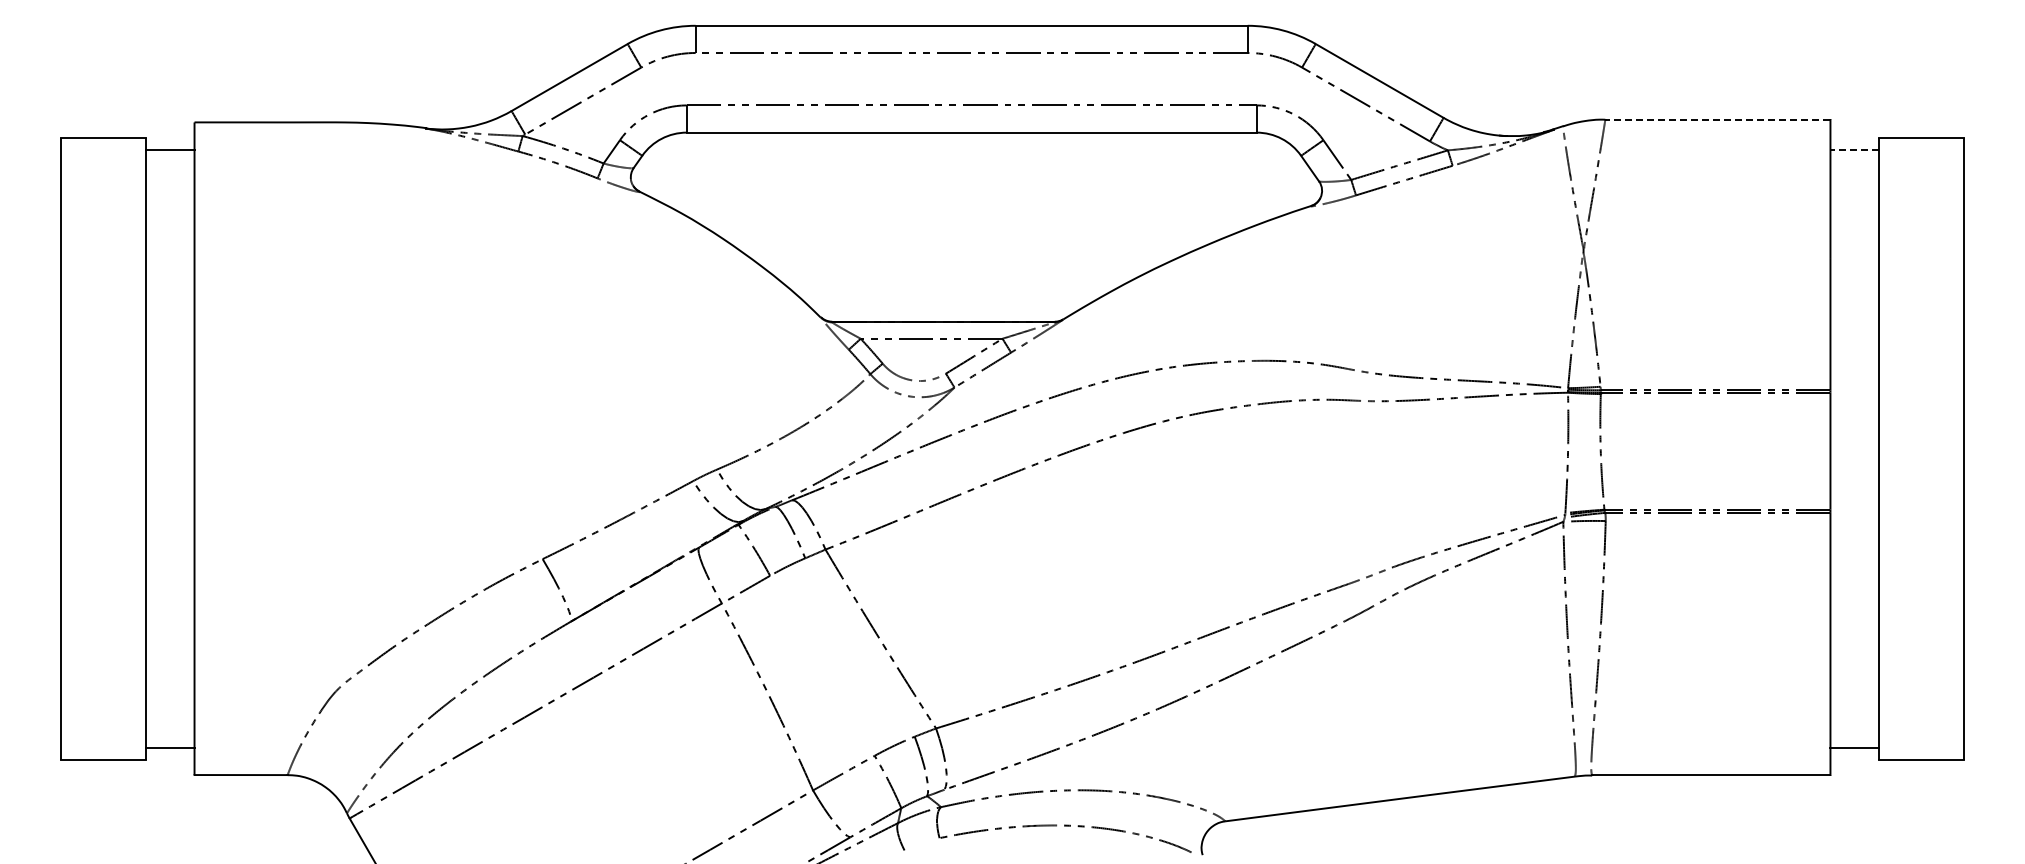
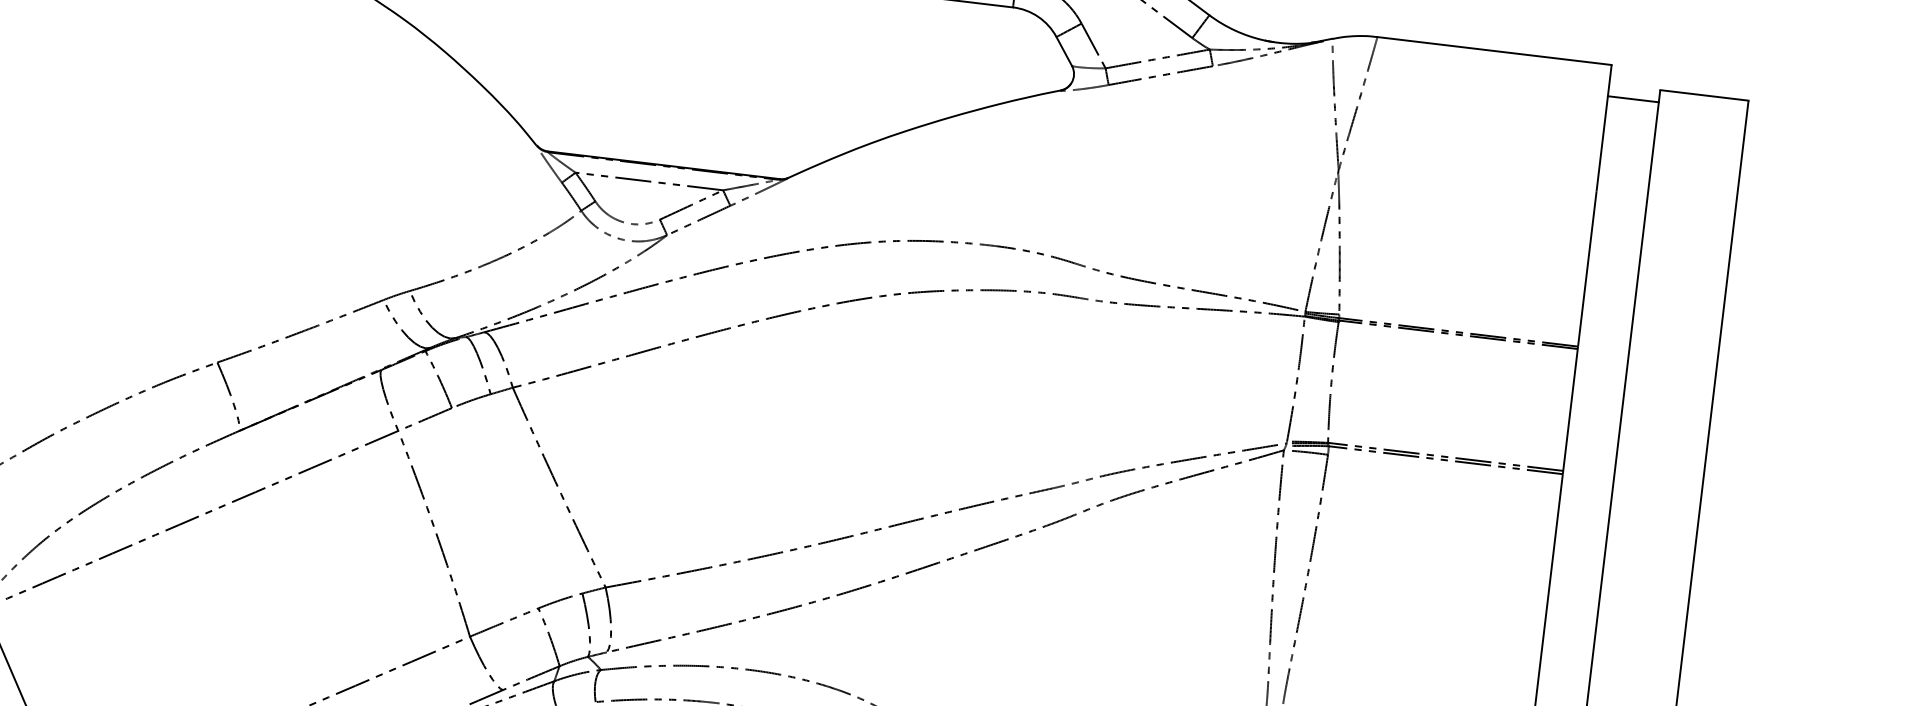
line: (1717, 119) -> (1494, 50), dashed -> solid
line: (1854, 149) -> (1632, 99), dashed -> solid

